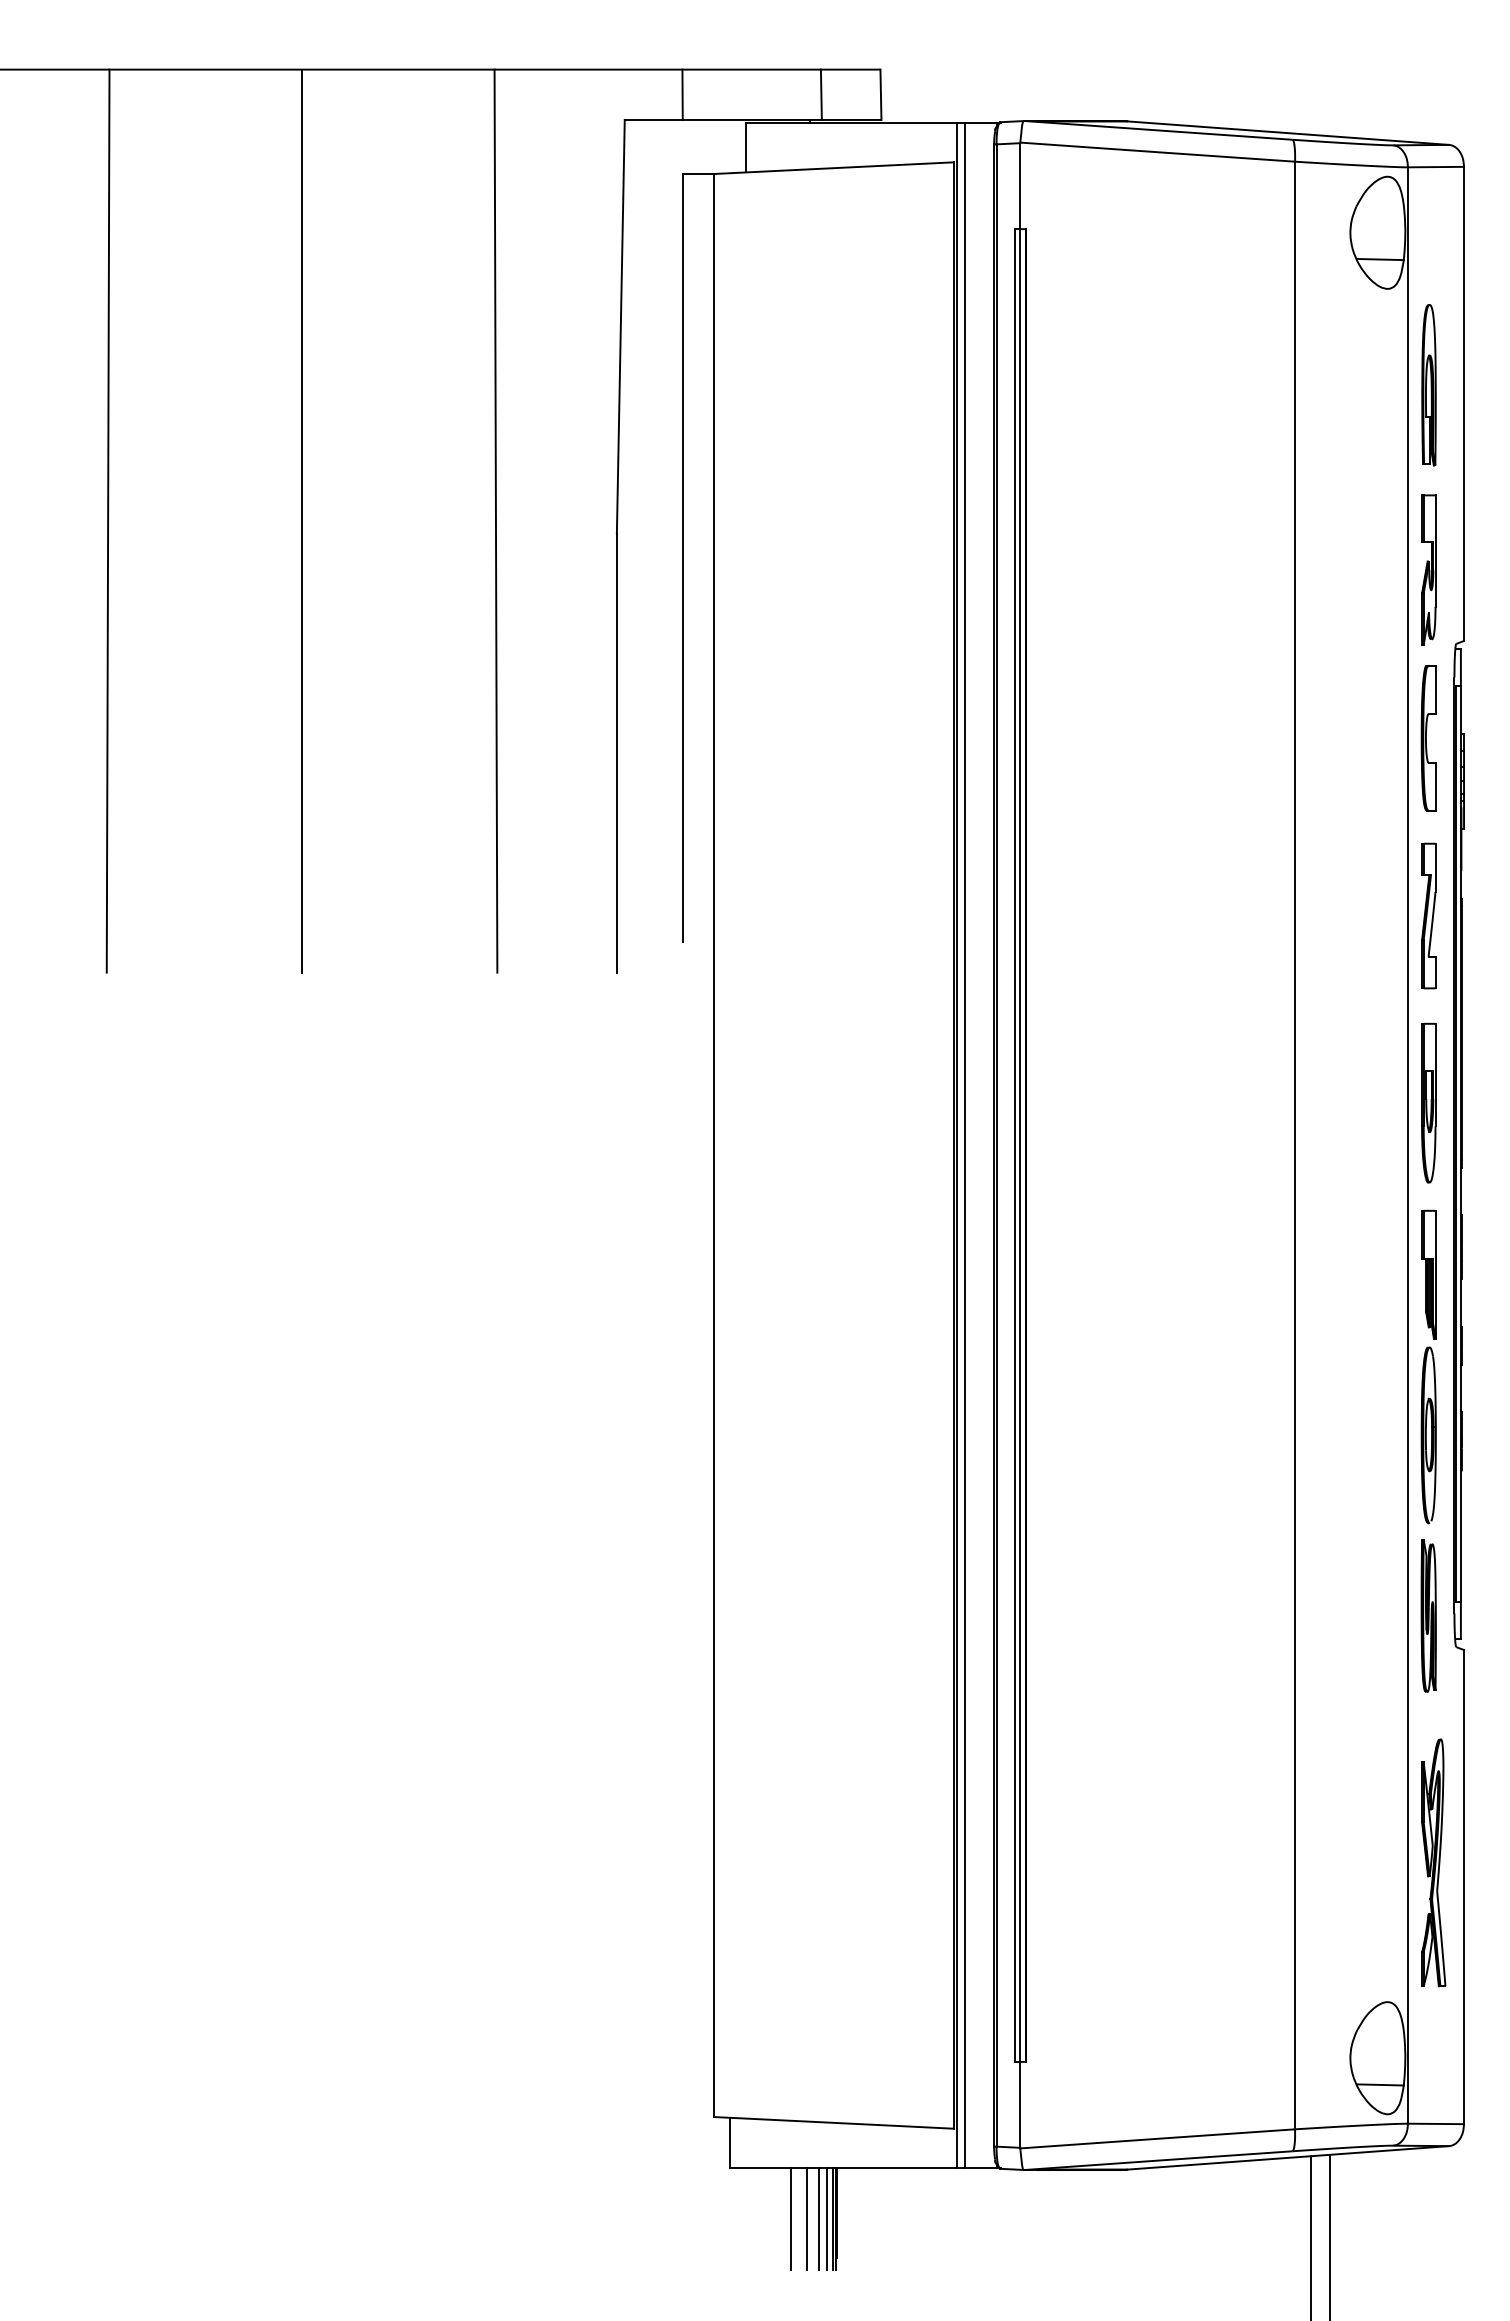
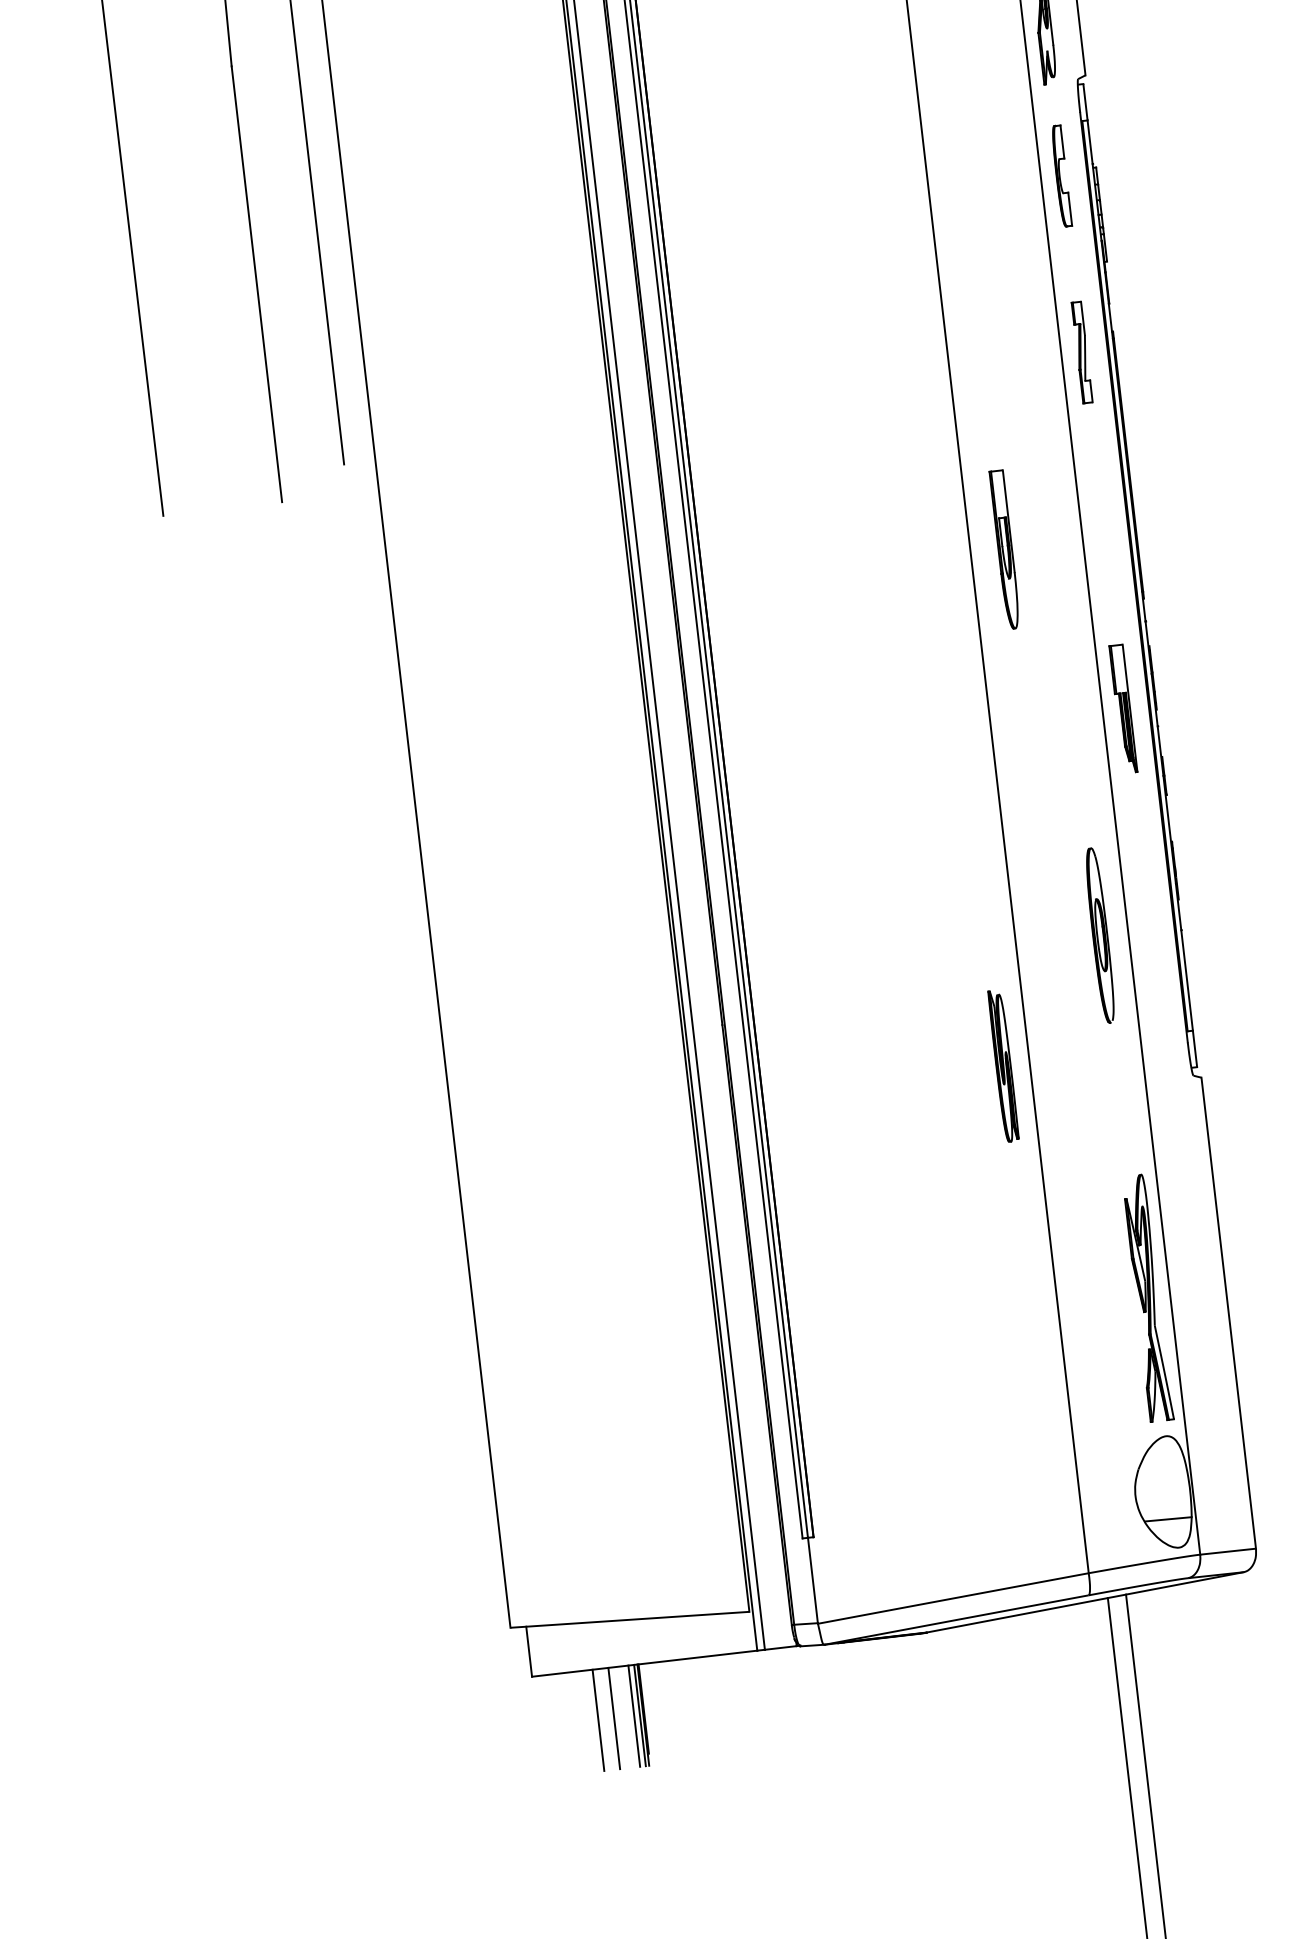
part: (1428, 738) -> (1061, 176), size x0.7
part: (1428, 915) -> (1081, 352), size x0.7
part: (1428, 1102) -> (1004, 549), moved
part: (1428, 1435) -> (1099, 935), moved
part: (1428, 1615) -> (1003, 1065), moved
part: (1433, 1862) -> (1147, 1297), moved
line: (818, 2219) -> (625, 1717), removed

